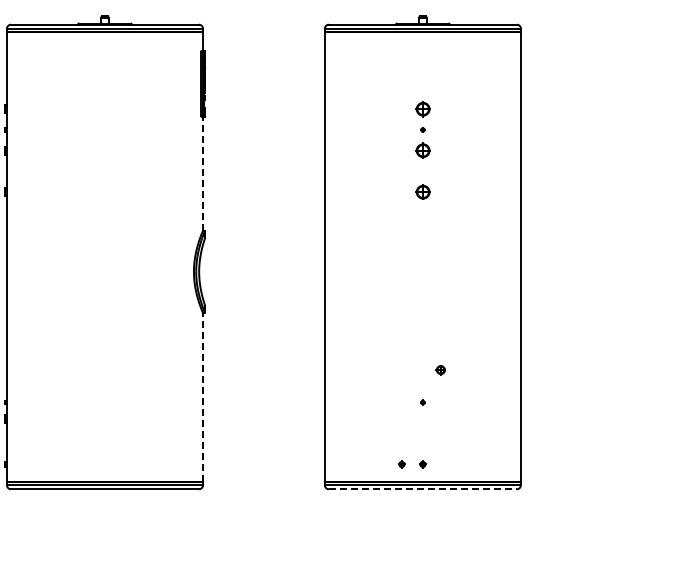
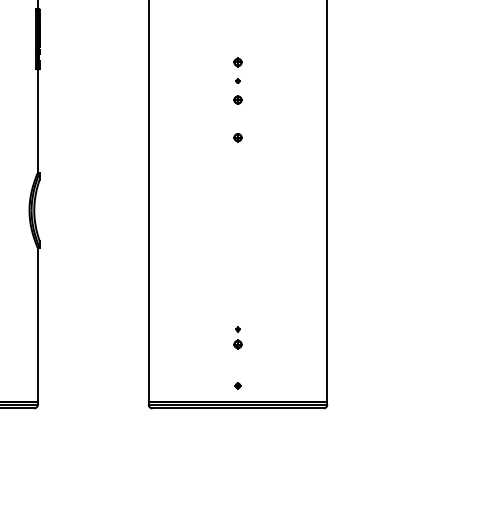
part: (422, 109) -> (237, 62), size x0.62
part: (422, 150) -> (237, 99), size x0.62
line: (203, 173) -> (38, 120), dashed -> solid
part: (422, 191) -> (237, 137), size x0.62
part: (440, 370) -> (237, 344), moved
line: (203, 396) -> (38, 323), dashed -> solid
part: (401, 464) -> (218, 385), removed
line: (422, 489) -> (237, 408), dashed -> solid

